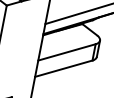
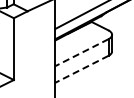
line: (66, 52) -> (81, 52), solid -> dashed
line: (63, 68) -> (81, 69), solid -> dashed

